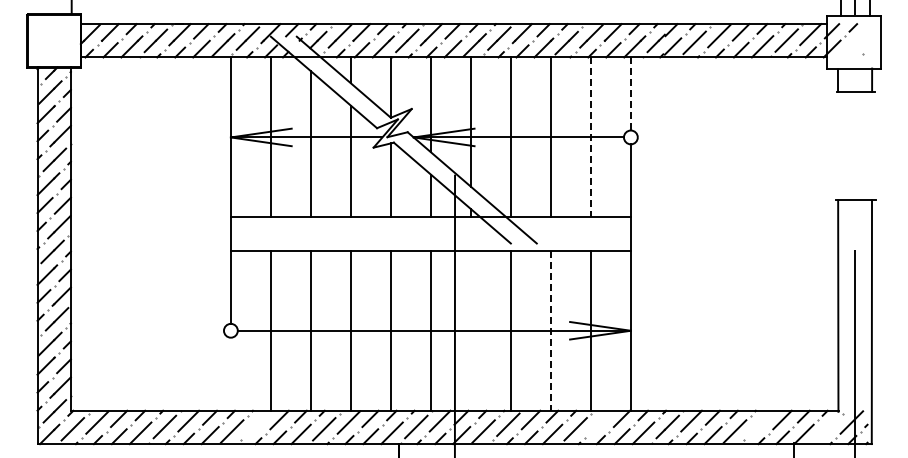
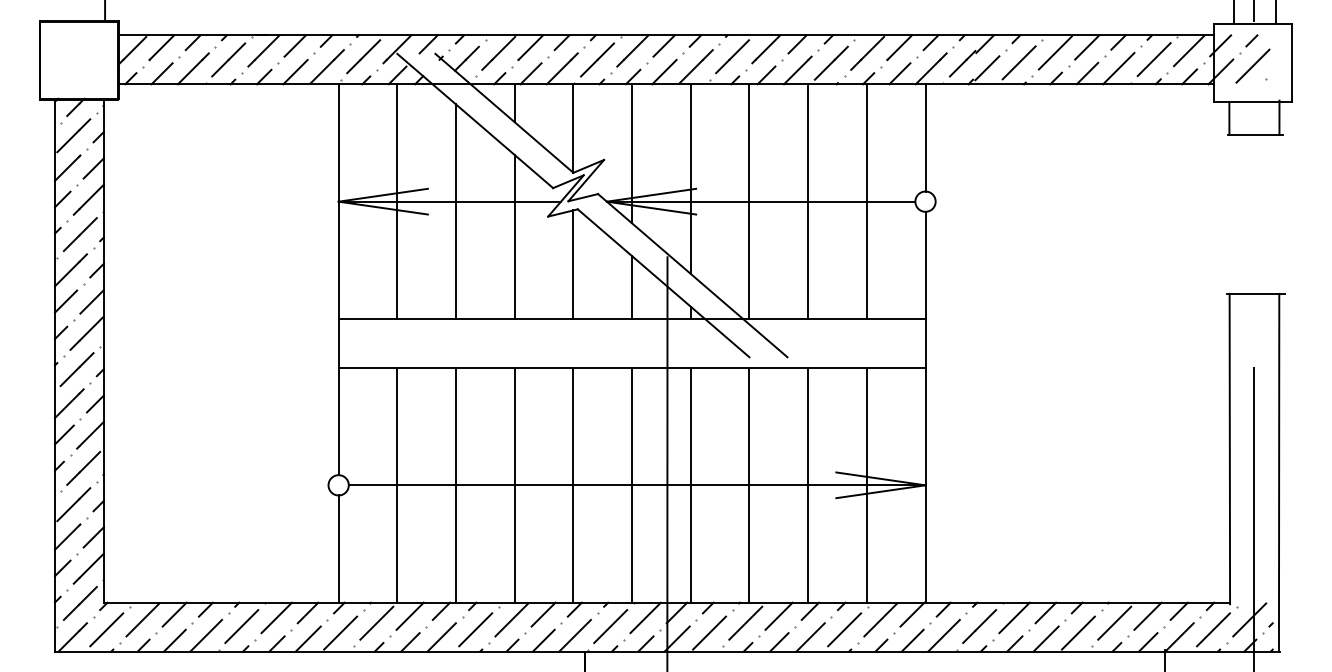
line: (853, 44) -> (1252, 65), added
line: (630, 94) -> (924, 138), dashed -> solid
line: (590, 137) -> (866, 201), dashed -> solid
line: (470, 330) -> (690, 484), added
line: (550, 330) -> (807, 484), dashed -> solid
line: (230, 373) -> (338, 548), added
line: (600, 422) -> (880, 619), added
line: (256, 424) -> (376, 622), added
line: (759, 424) -> (1114, 622), added
line: (826, 429) -> (1212, 630), added

